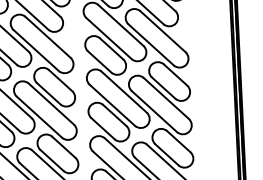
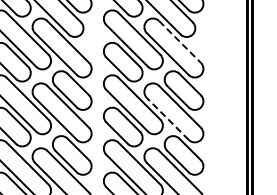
line: (163, 31) -> (180, 41), solid -> dashed
line: (154, 111) -> (167, 118), solid -> dashed

